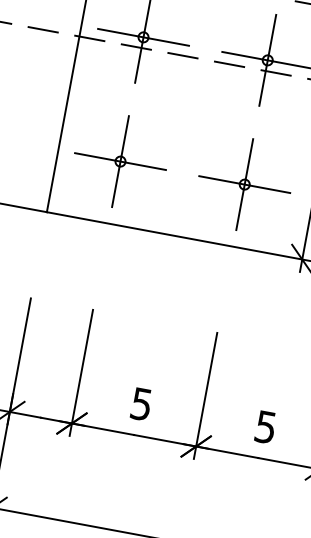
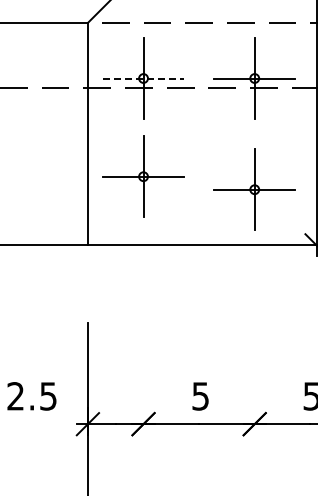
line: (143, 37) -> (143, 78), solid -> dashed
part: (120, 161) -> (143, 176), moved
line: (81, 372) -> (143, 378), removed
line: (205, 395) -> (254, 378), removed

